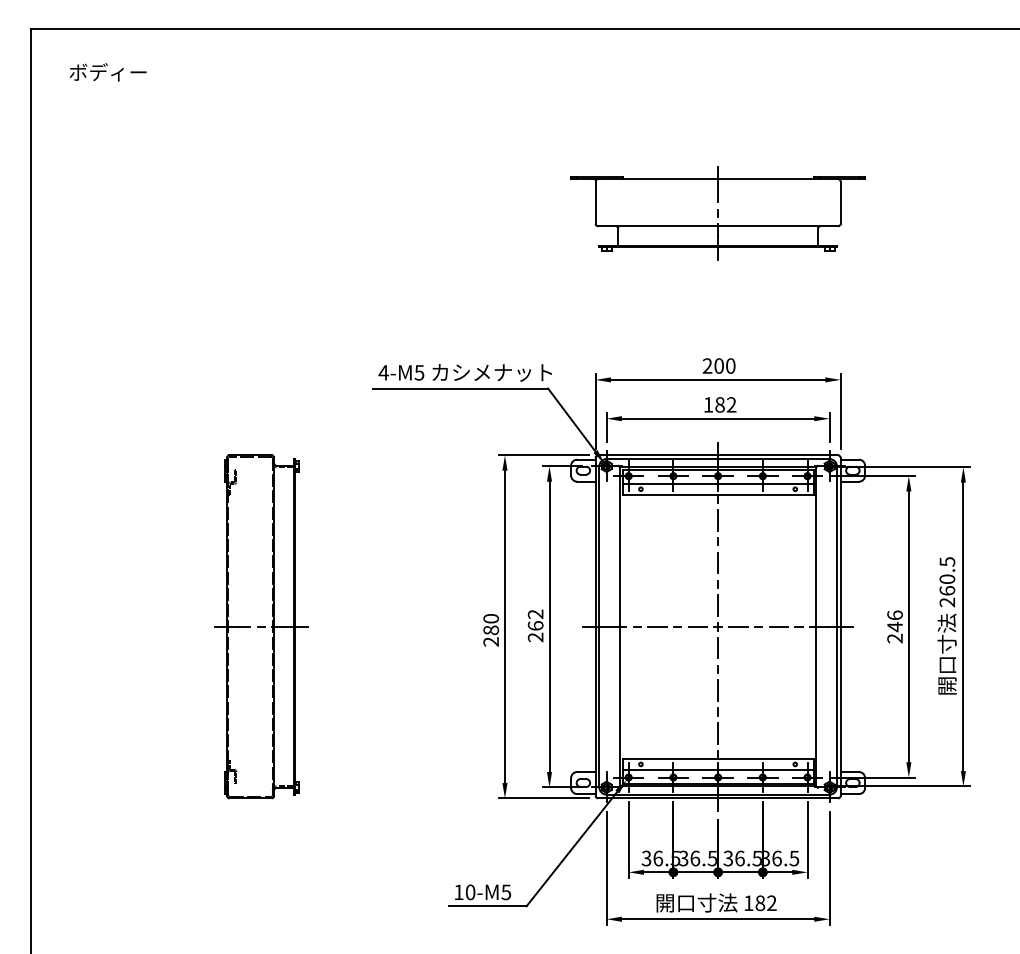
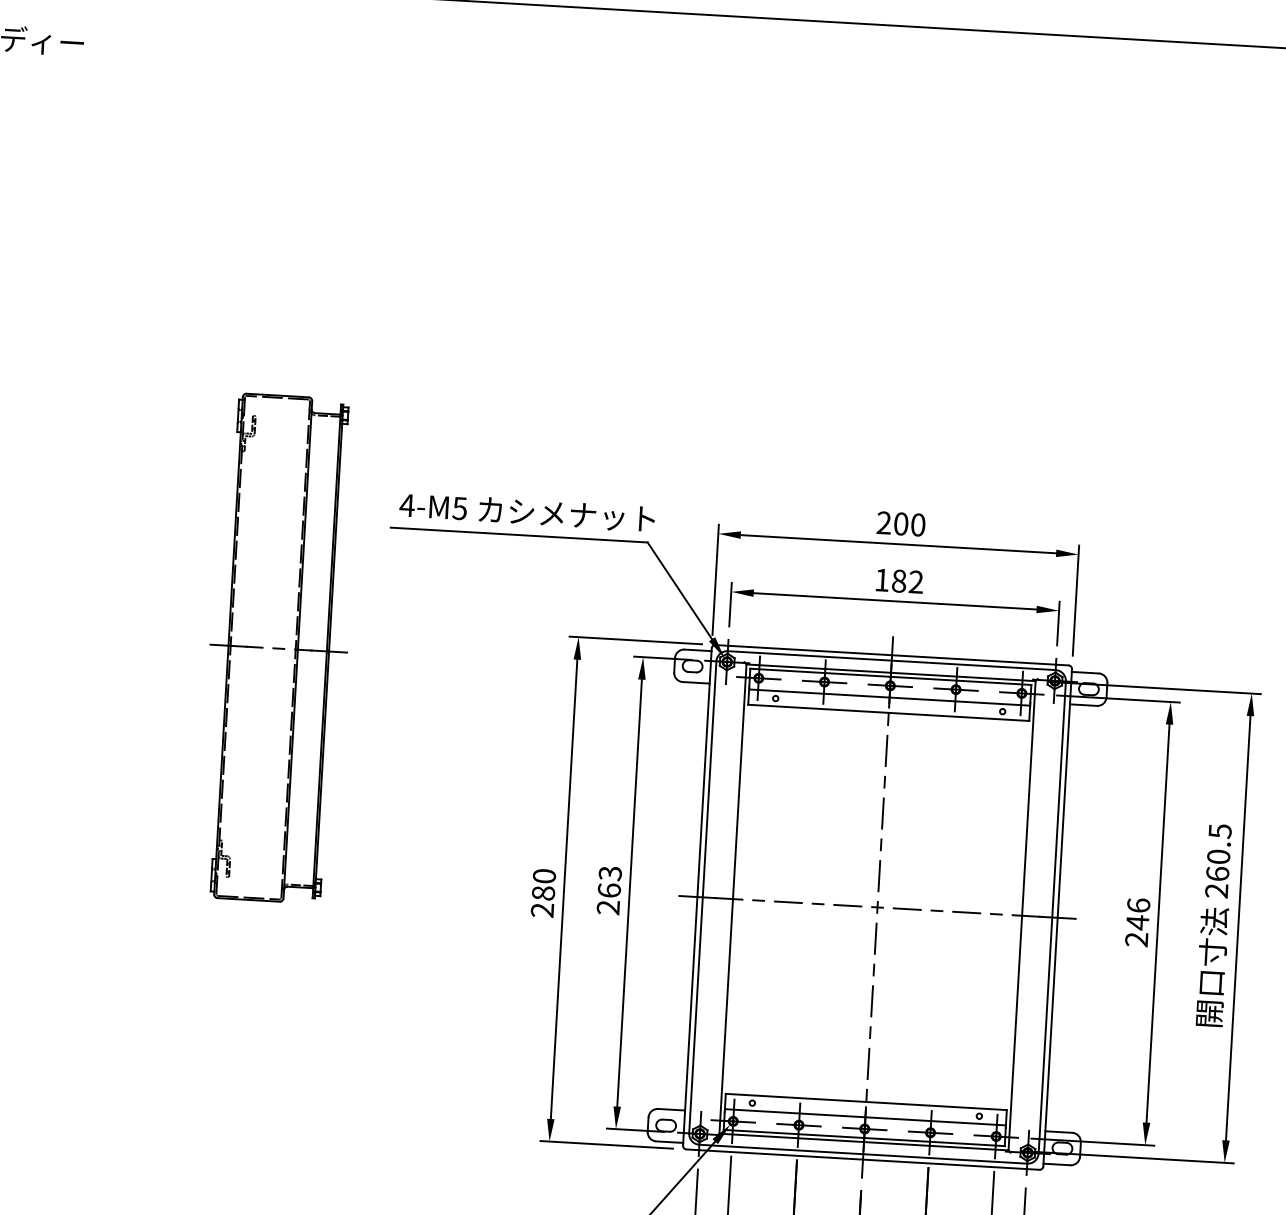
part: (717, 213) -> (911, 299), removed
text: (535, 614) -> (610, 873), 262 -> 263
part: (261, 626) -> (279, 648), moved

